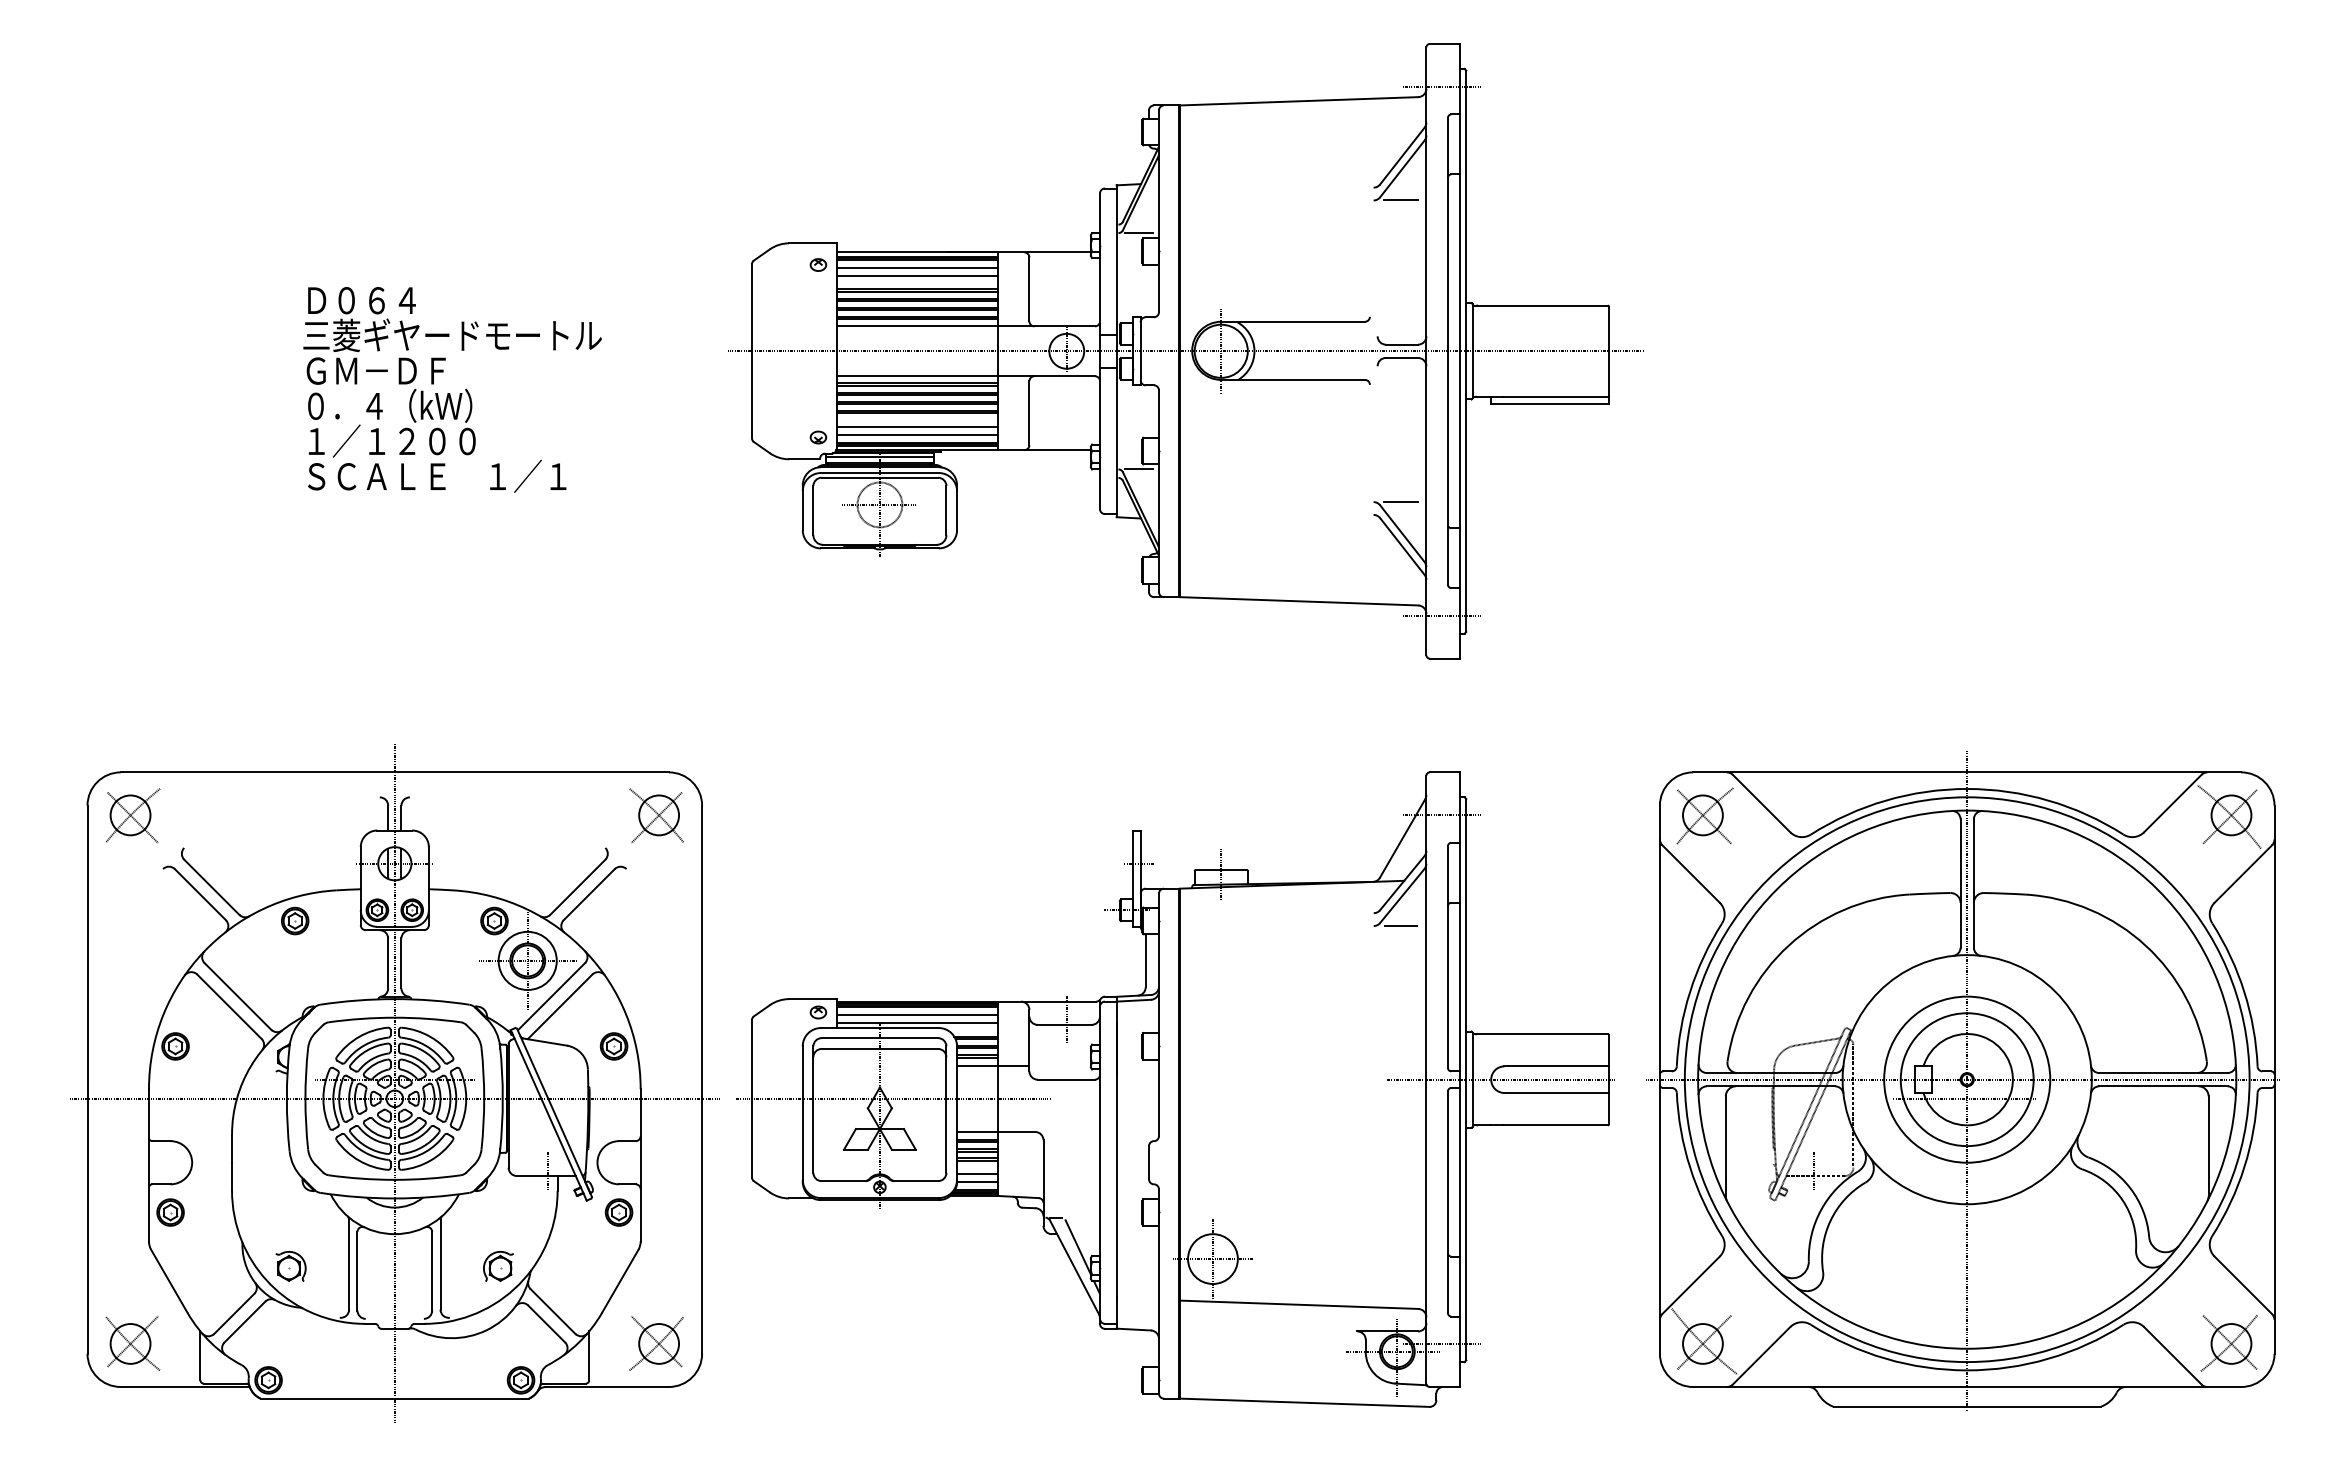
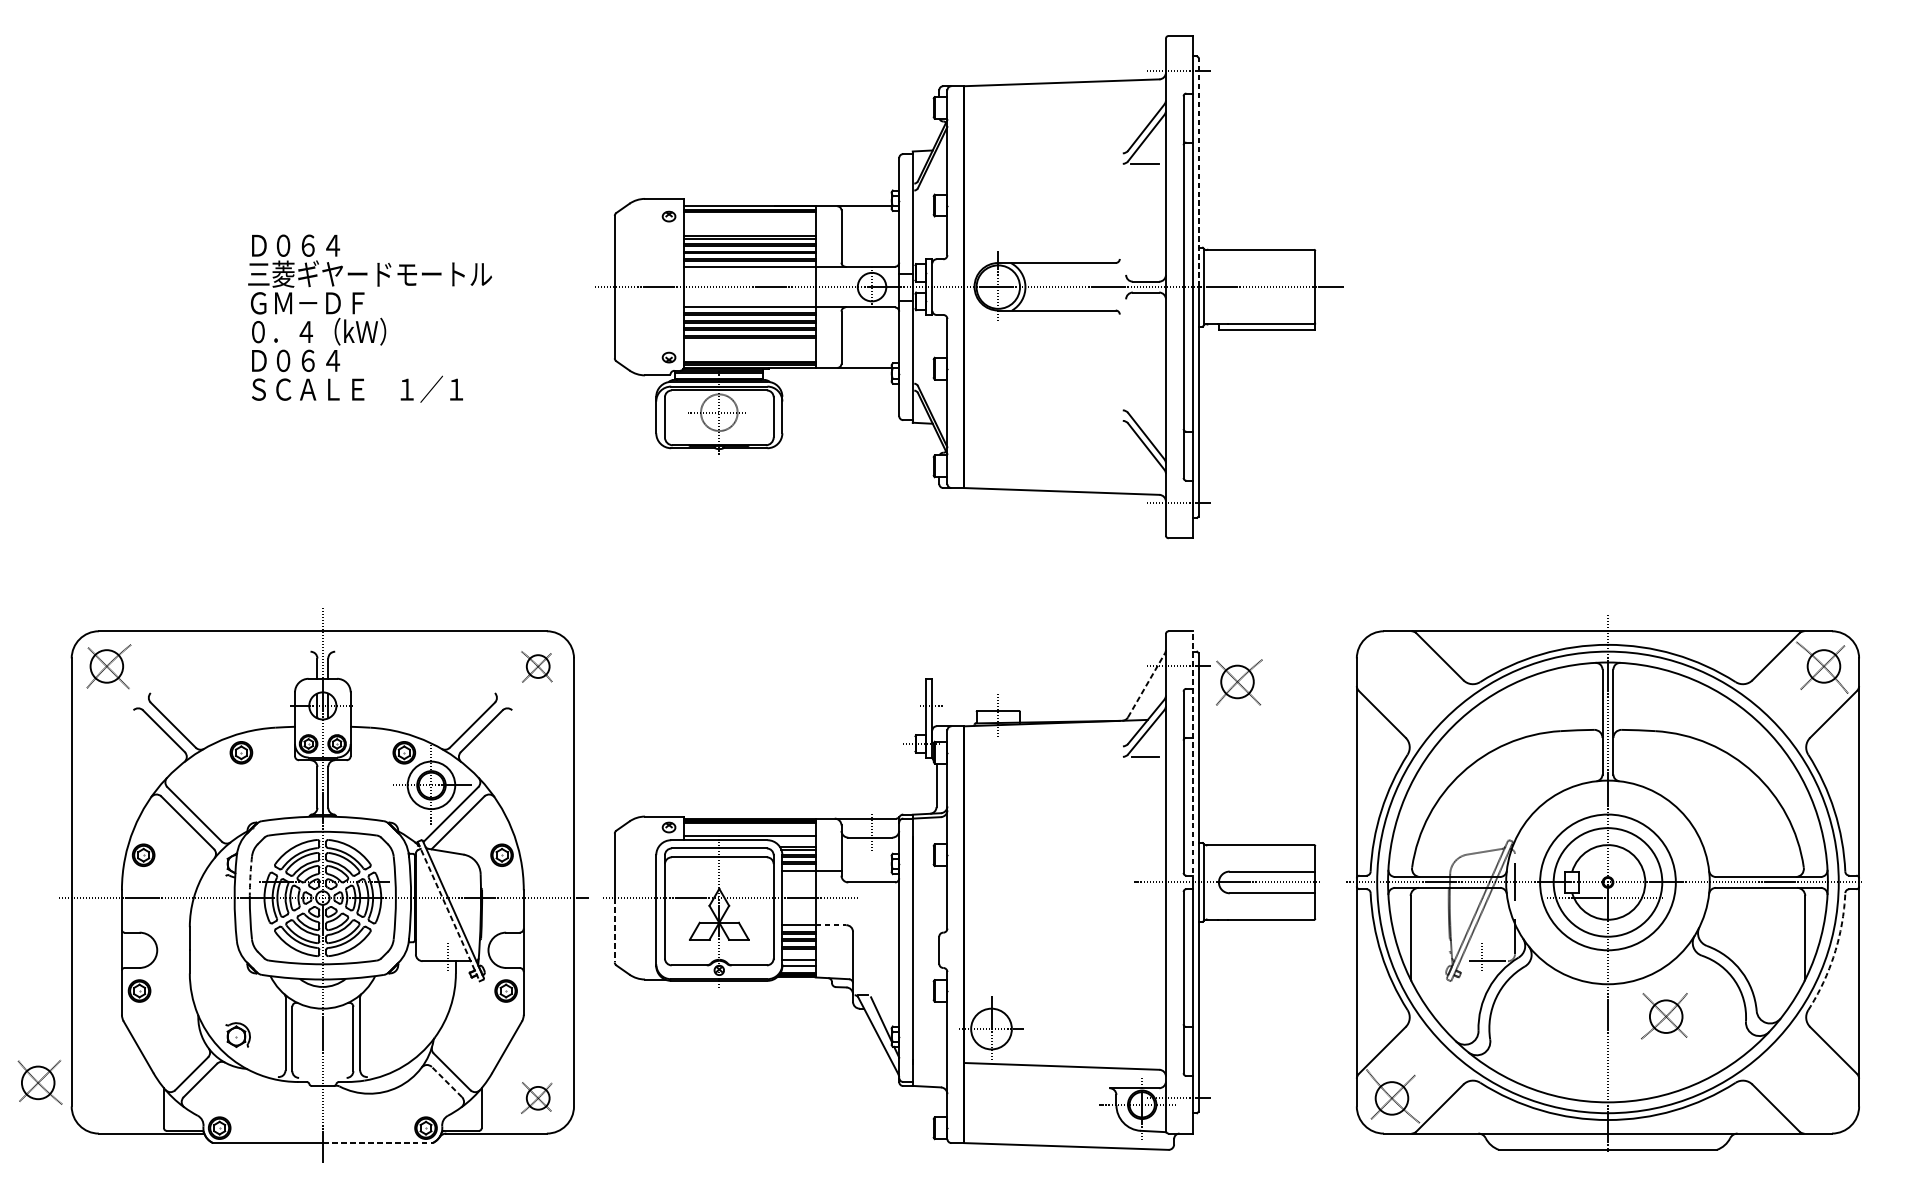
line: (1466, 210) -> (1198, 172), solid -> dashed
line: (1138, 233) -> (930, 190), removed
line: (916, 267) -> (749, 218), removed
line: (916, 275) -> (749, 225), removed
line: (916, 426) -> (749, 348), removed
line: (916, 434) -> (749, 355), removed
text: (391, 440) -> (320, 360), １／１２００ -> Ｄ０６４
line: (1138, 469) -> (930, 383), removed
line: (1400, 502) -> (1144, 410), removed
part: (656, 815) -> (536, 666), size x0.7
part: (1704, 815) -> (1238, 682), moved
line: (1402, 838) -> (1146, 685), solid -> dashed
line: (1459, 926) -> (1193, 757), solid -> dashed
line: (916, 1015) -> (749, 829), removed
arc: (306, 1073) -> (250, 877), solid -> dashed
line: (548, 1115) -> (448, 911), solid -> dashed
line: (1016, 1131) -> (830, 924), solid -> dashed
line: (752, 1138) -> (615, 930), solid -> dashed
arc: (2244, 1167) -> (1834, 954), solid -> dashed
part: (498, 1266) -> (407, 1035), removed
line: (546, 1323) -> (446, 1081), solid -> dashed
part: (132, 1342) -> (39, 1081), moved
part: (656, 1343) -> (536, 1098), size x0.7
part: (2228, 1343) -> (1663, 1016), moved
line: (462, 1398) -> (378, 1143), solid -> dashed

